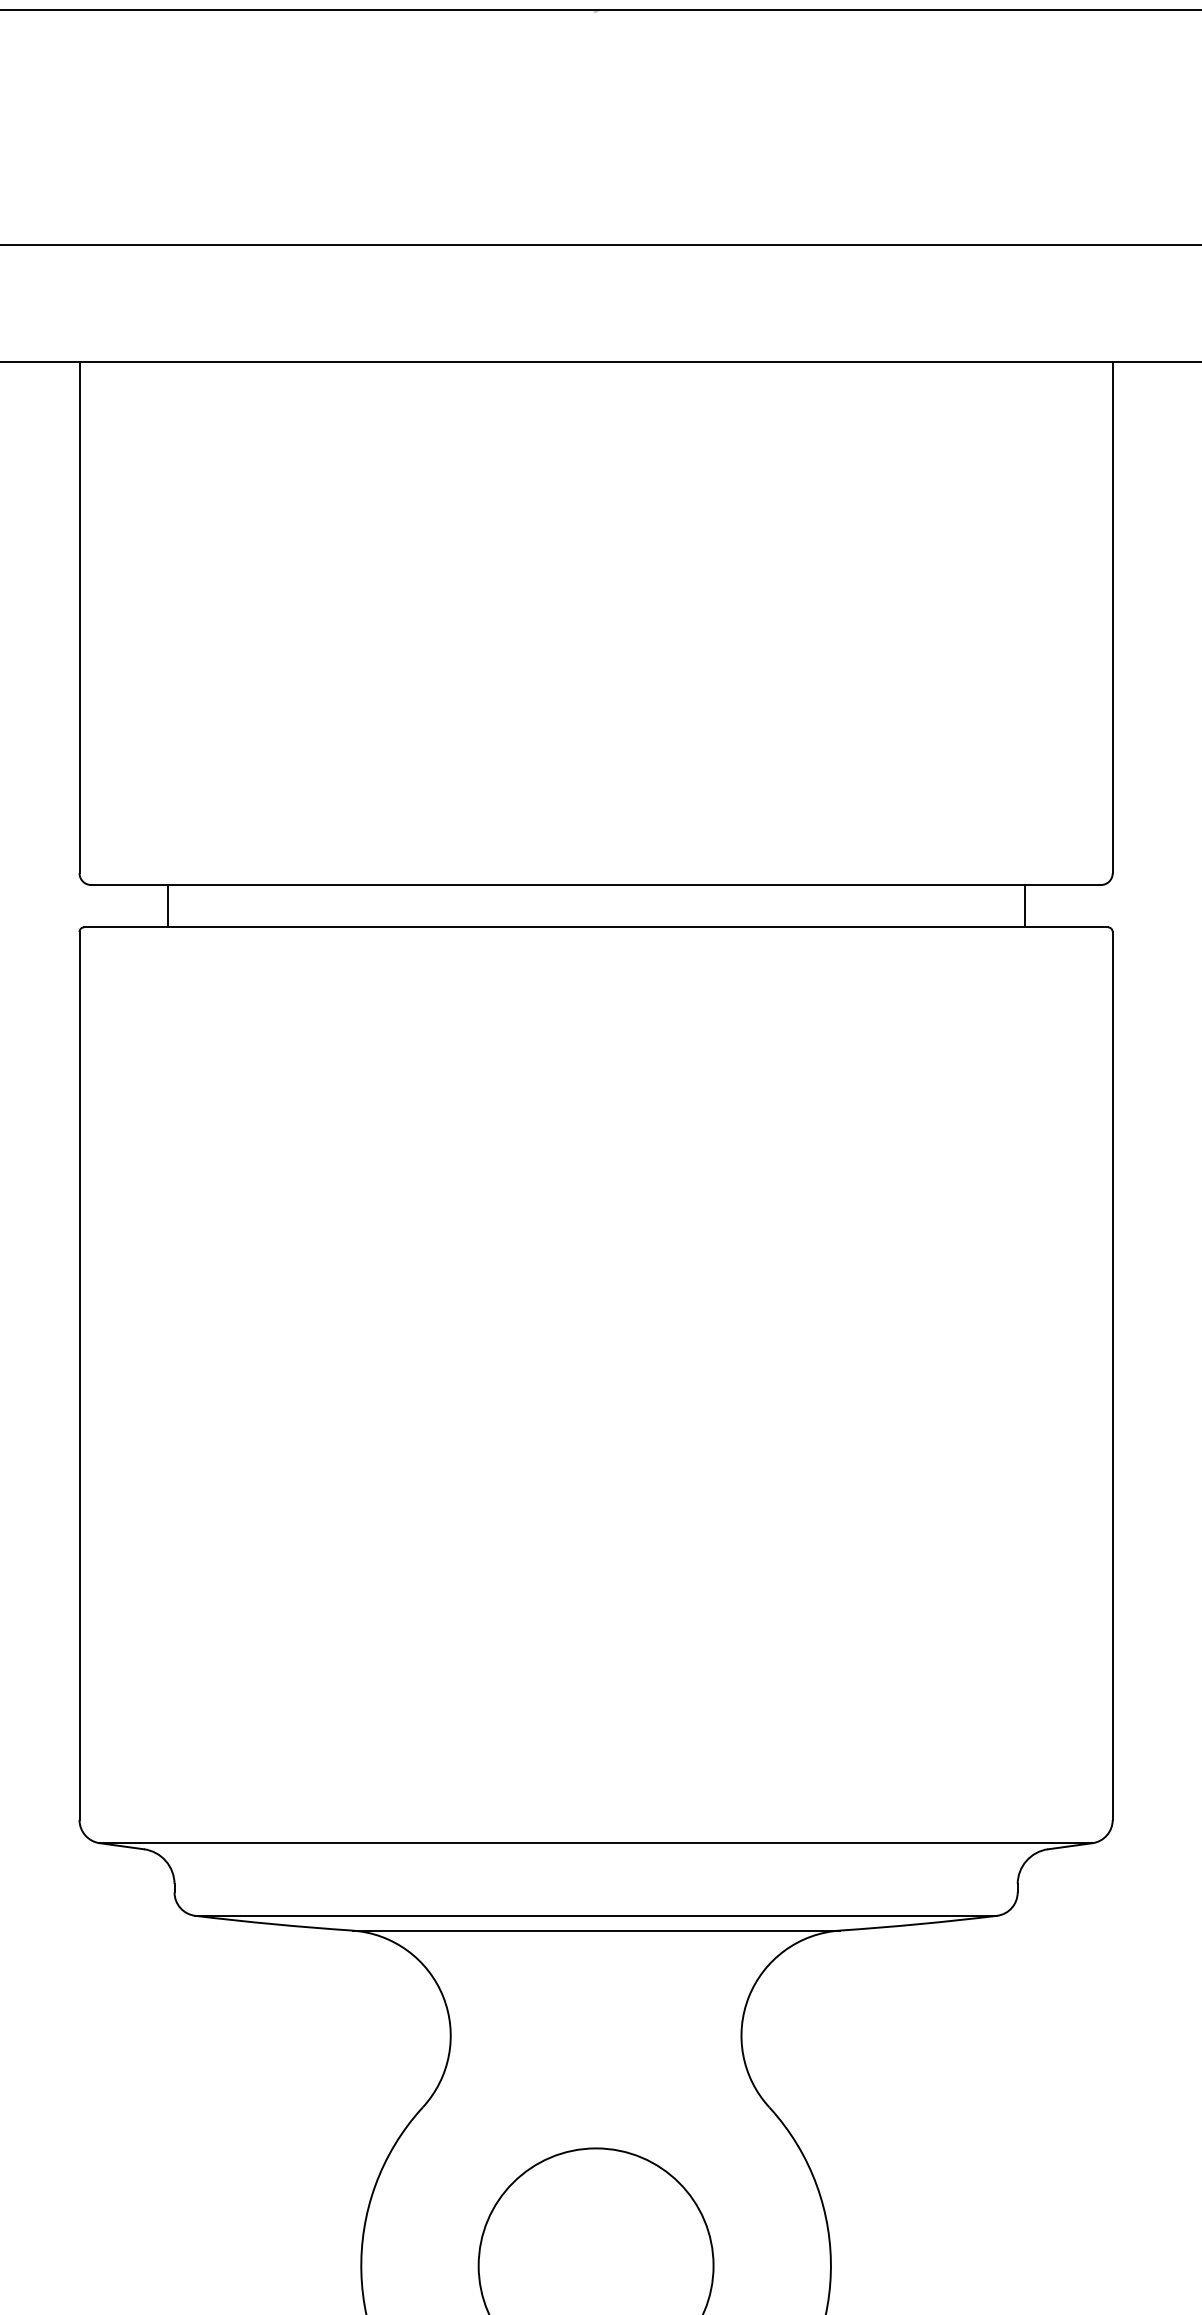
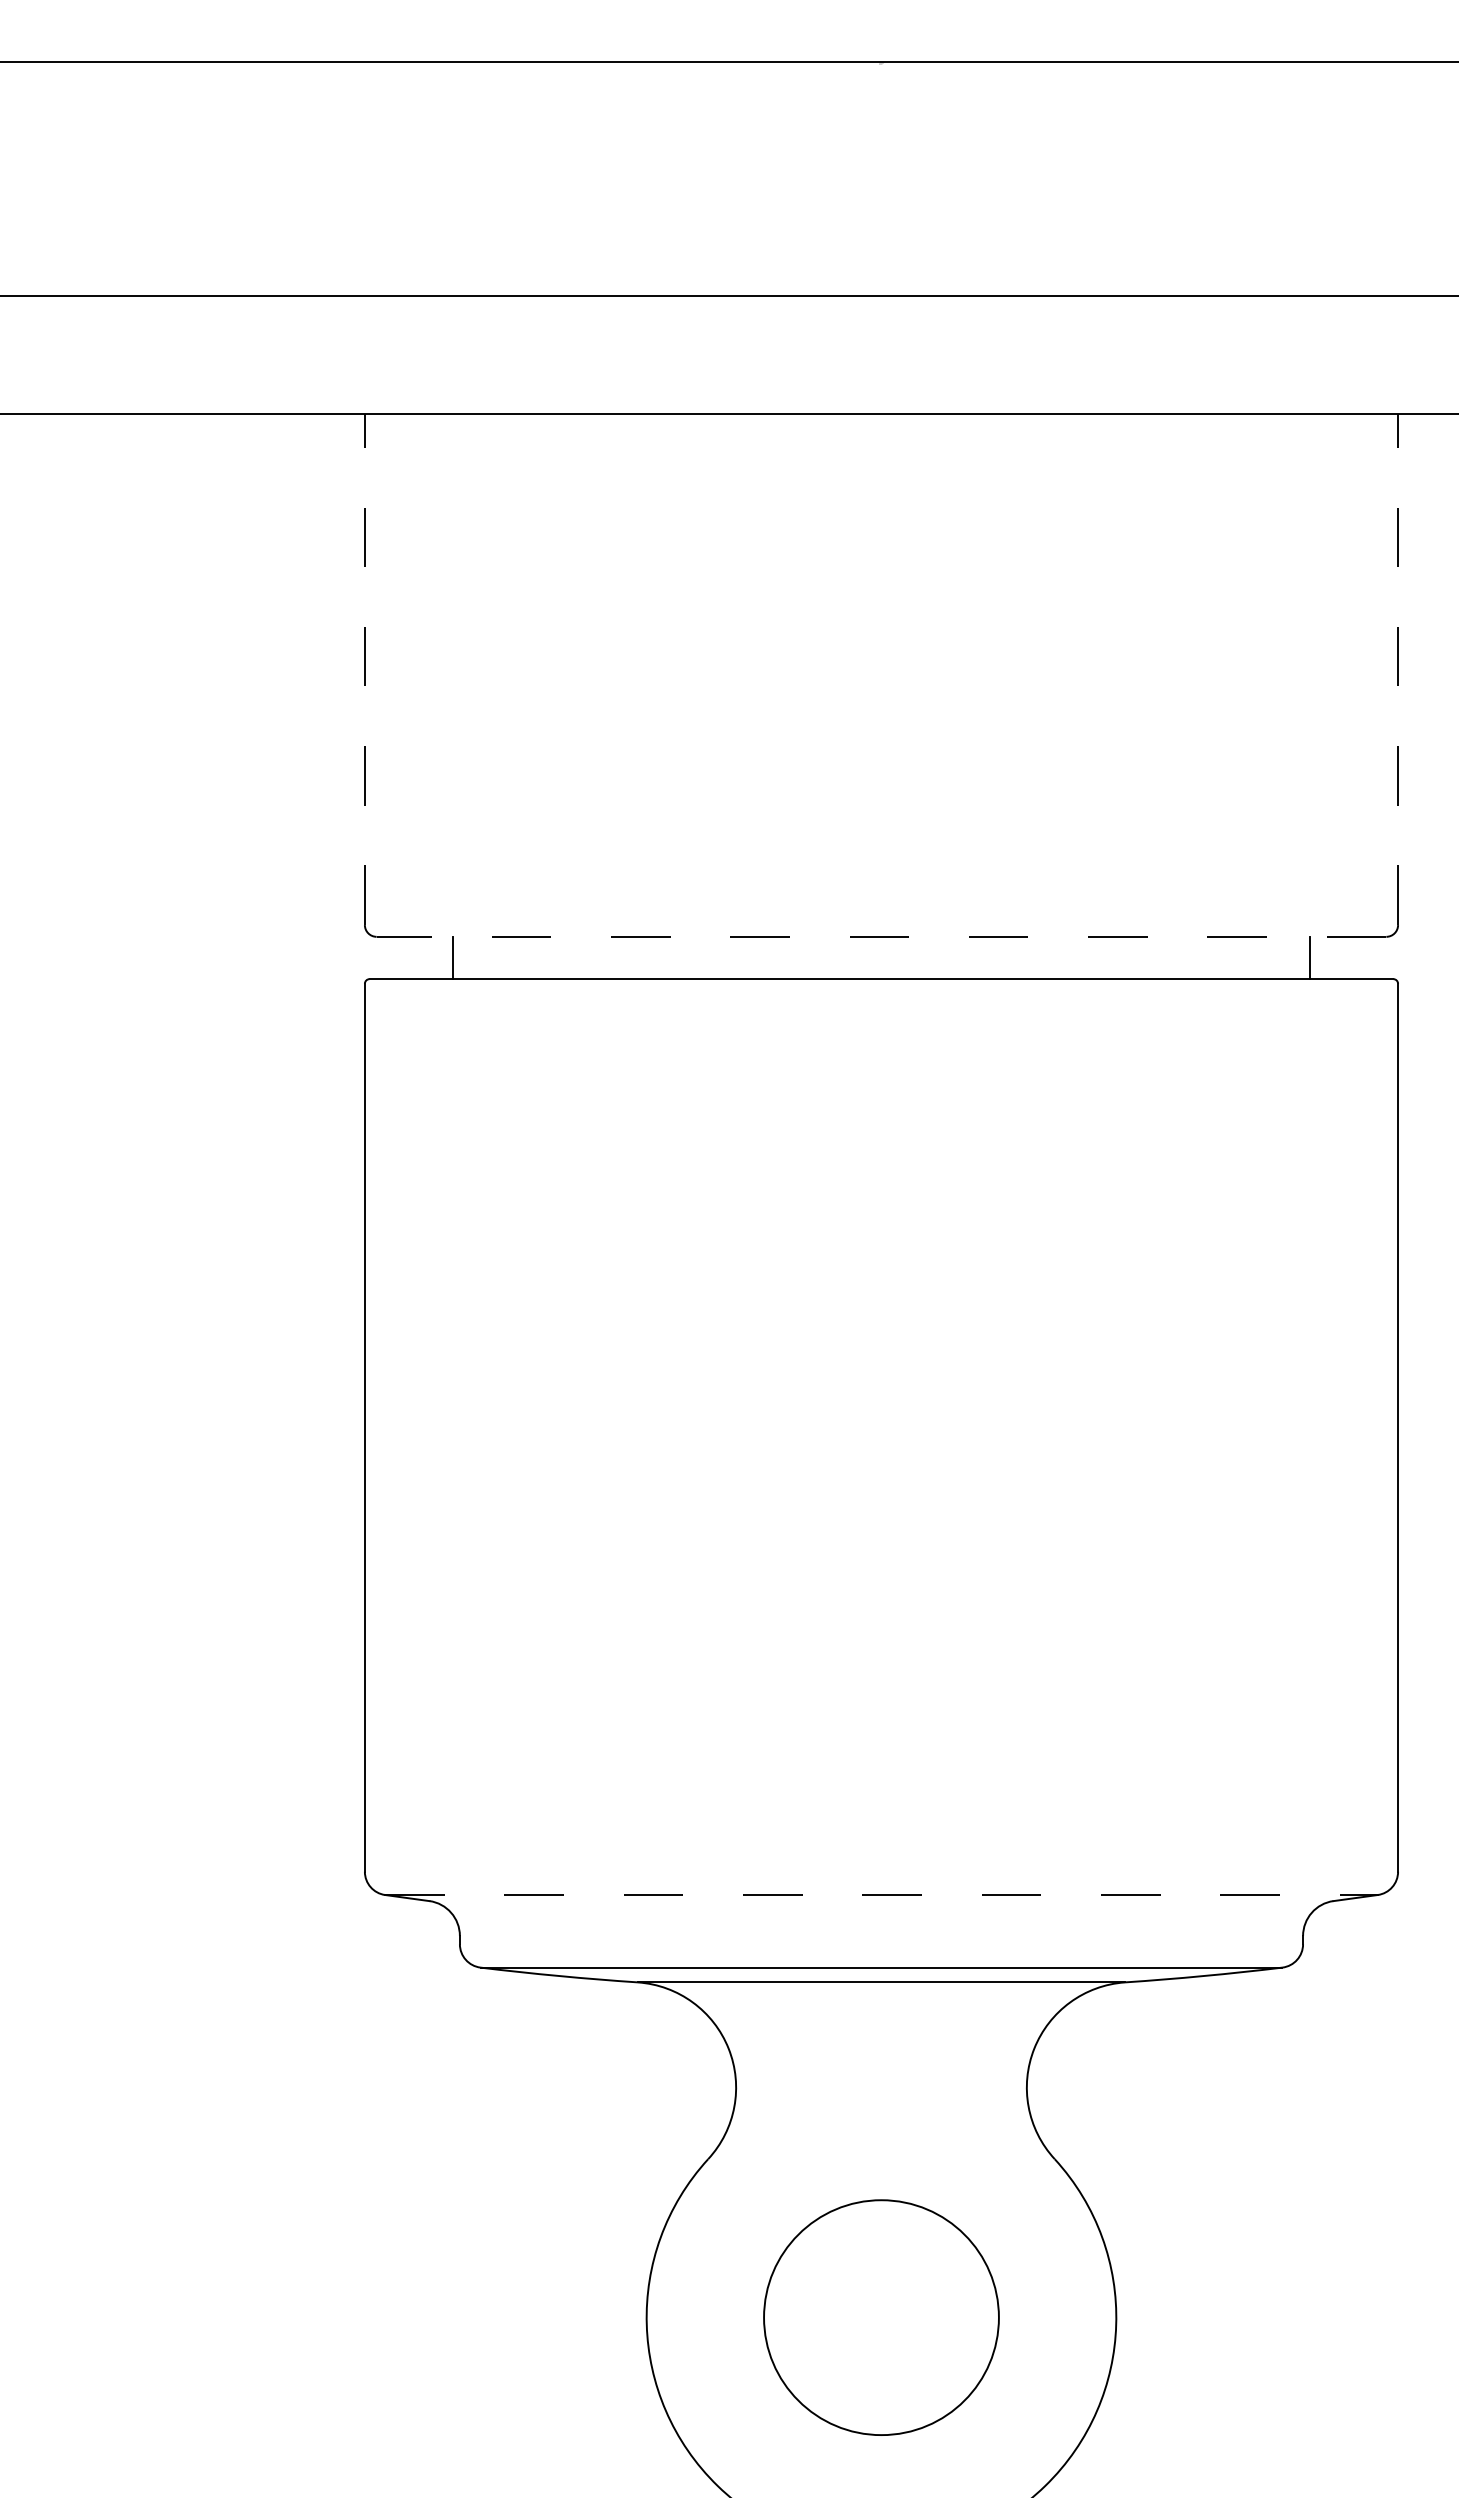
line: (79, 617) -> (364, 669), solid -> dashed
line: (1113, 617) -> (1398, 669), solid -> dashed
line: (596, 884) -> (881, 936), solid -> dashed
line: (596, 1843) -> (881, 1895), solid -> dashed

